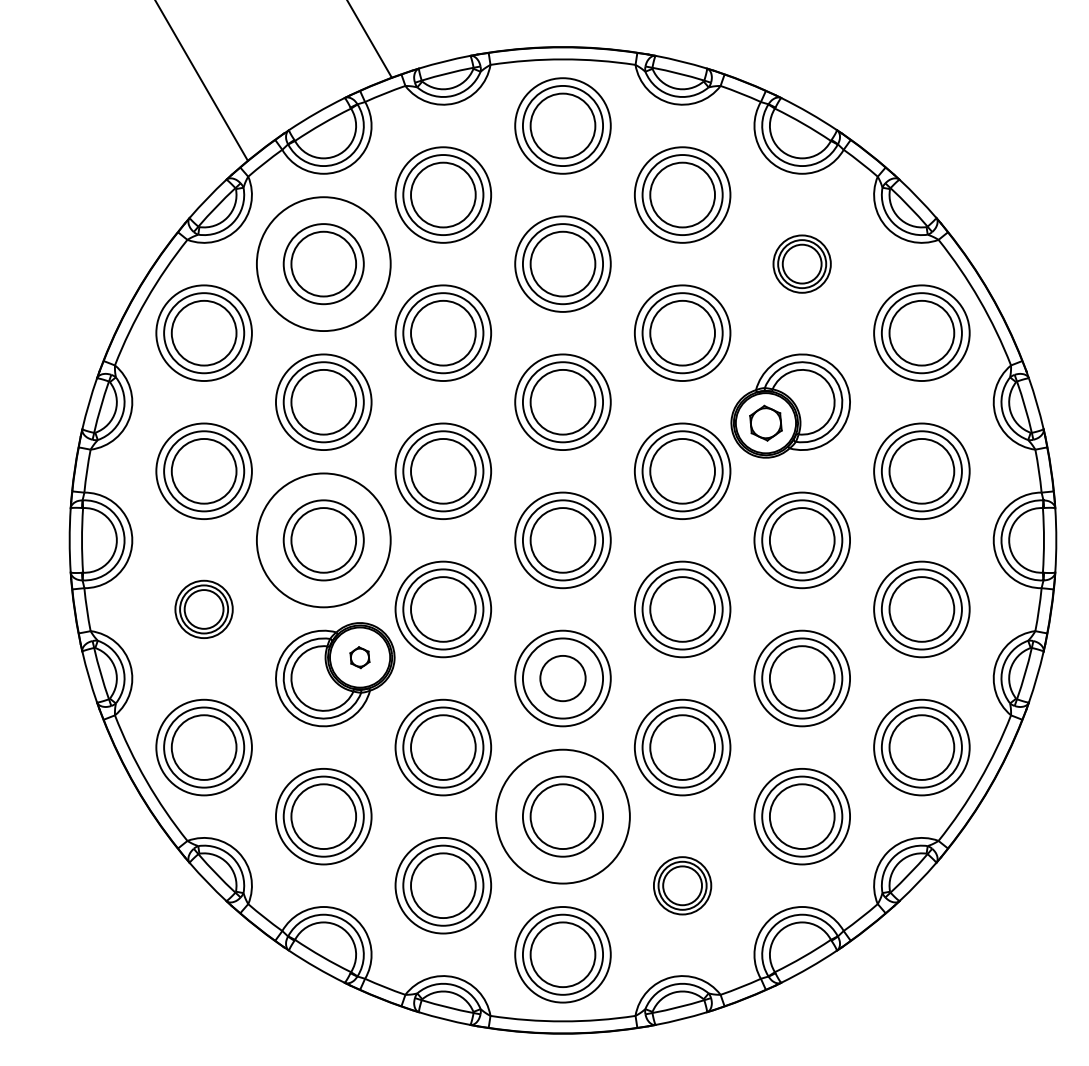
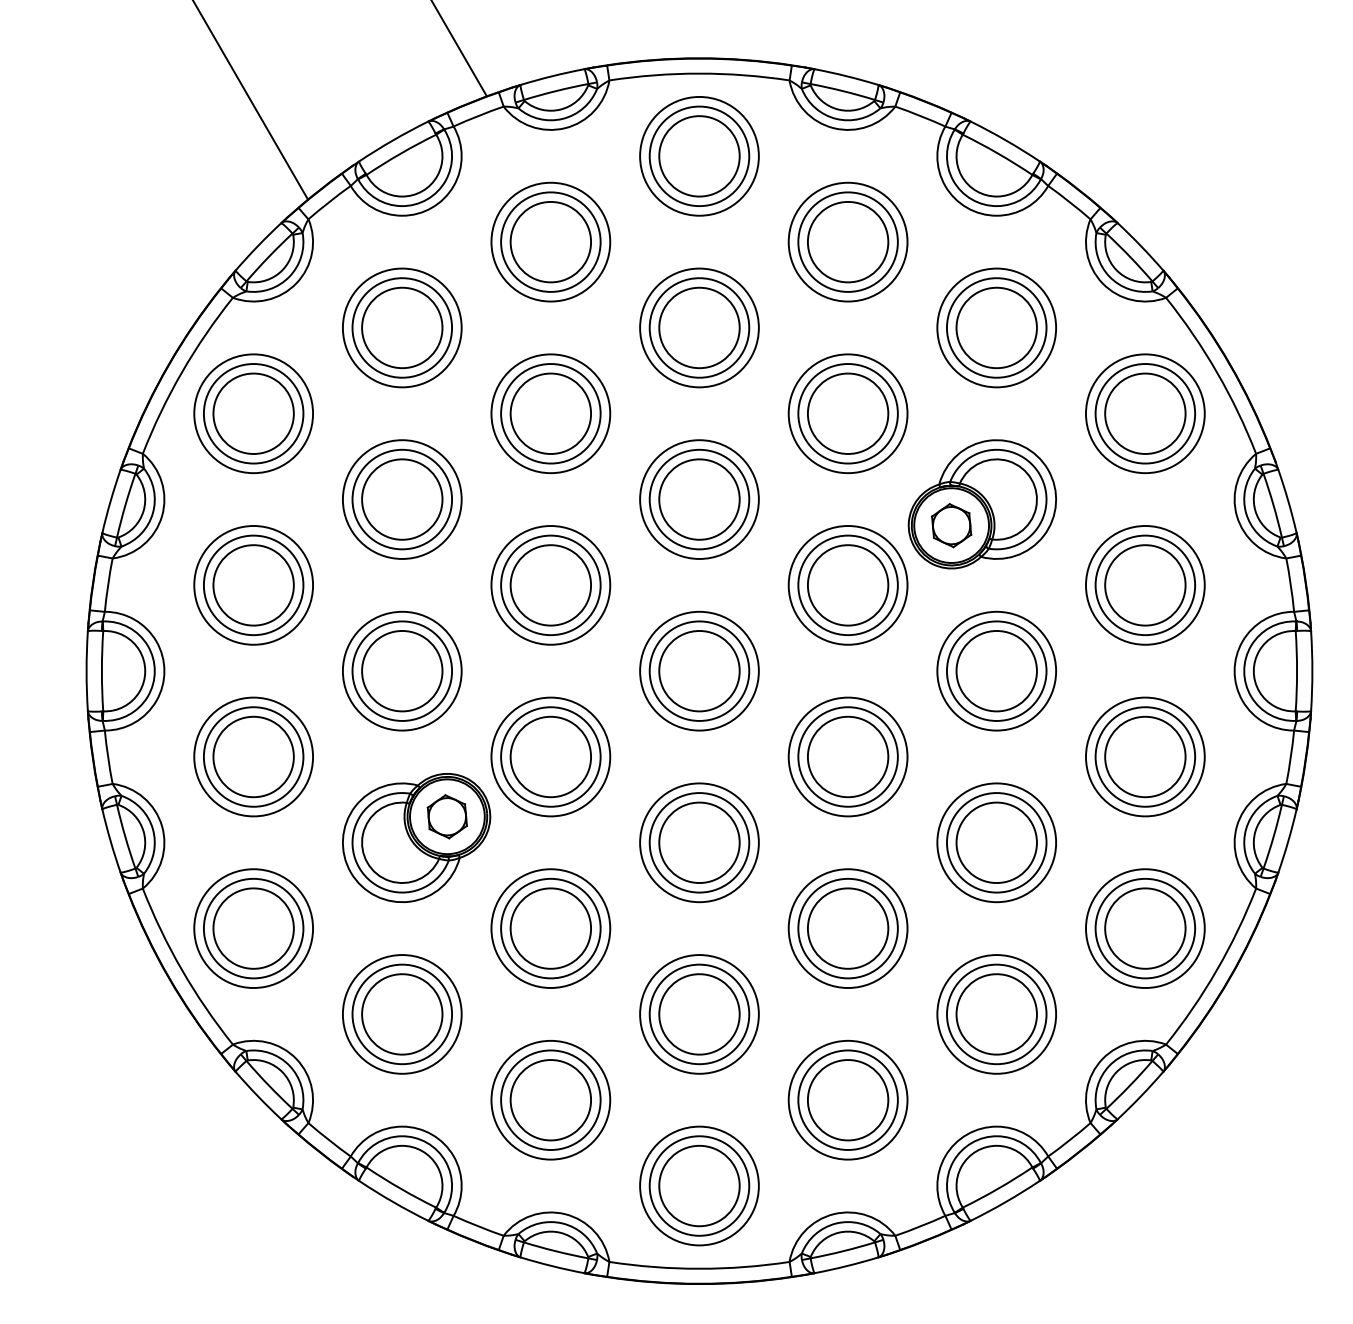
circle: (323, 263) -> (401, 327), size x0.71
part: (802, 263) -> (996, 327), size x1.67
circle: (323, 539) -> (401, 670), size x0.71
part: (204, 609) -> (253, 756), size x1.67
part: (359, 657) -> (446, 816), size x1.67
circle: (563, 678) -> (699, 842), size x1.43
circle: (563, 816) -> (699, 1014), size x0.71
part: (682, 885) -> (847, 1100), size x1.67

